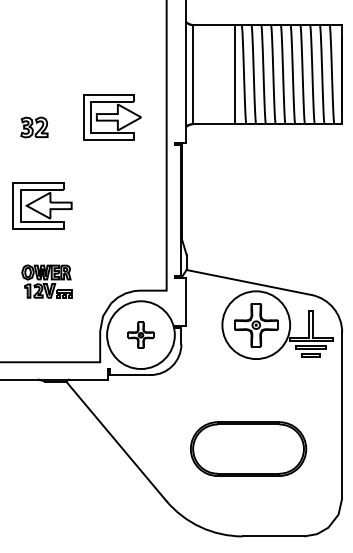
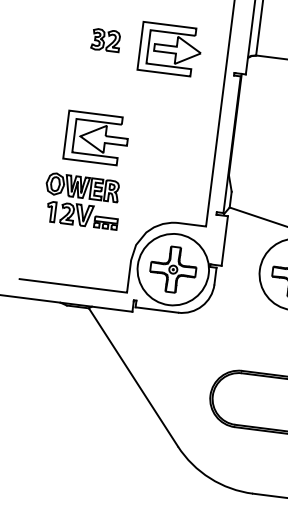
part: (112, 117) -> (170, 49), moved
part: (34, 127) -> (106, 40), moved
part: (42, 205) -> (96, 138), moved
part: (46, 281) -> (81, 201), size x1.43
part: (140, 335) -> (172, 269), size x1.67

